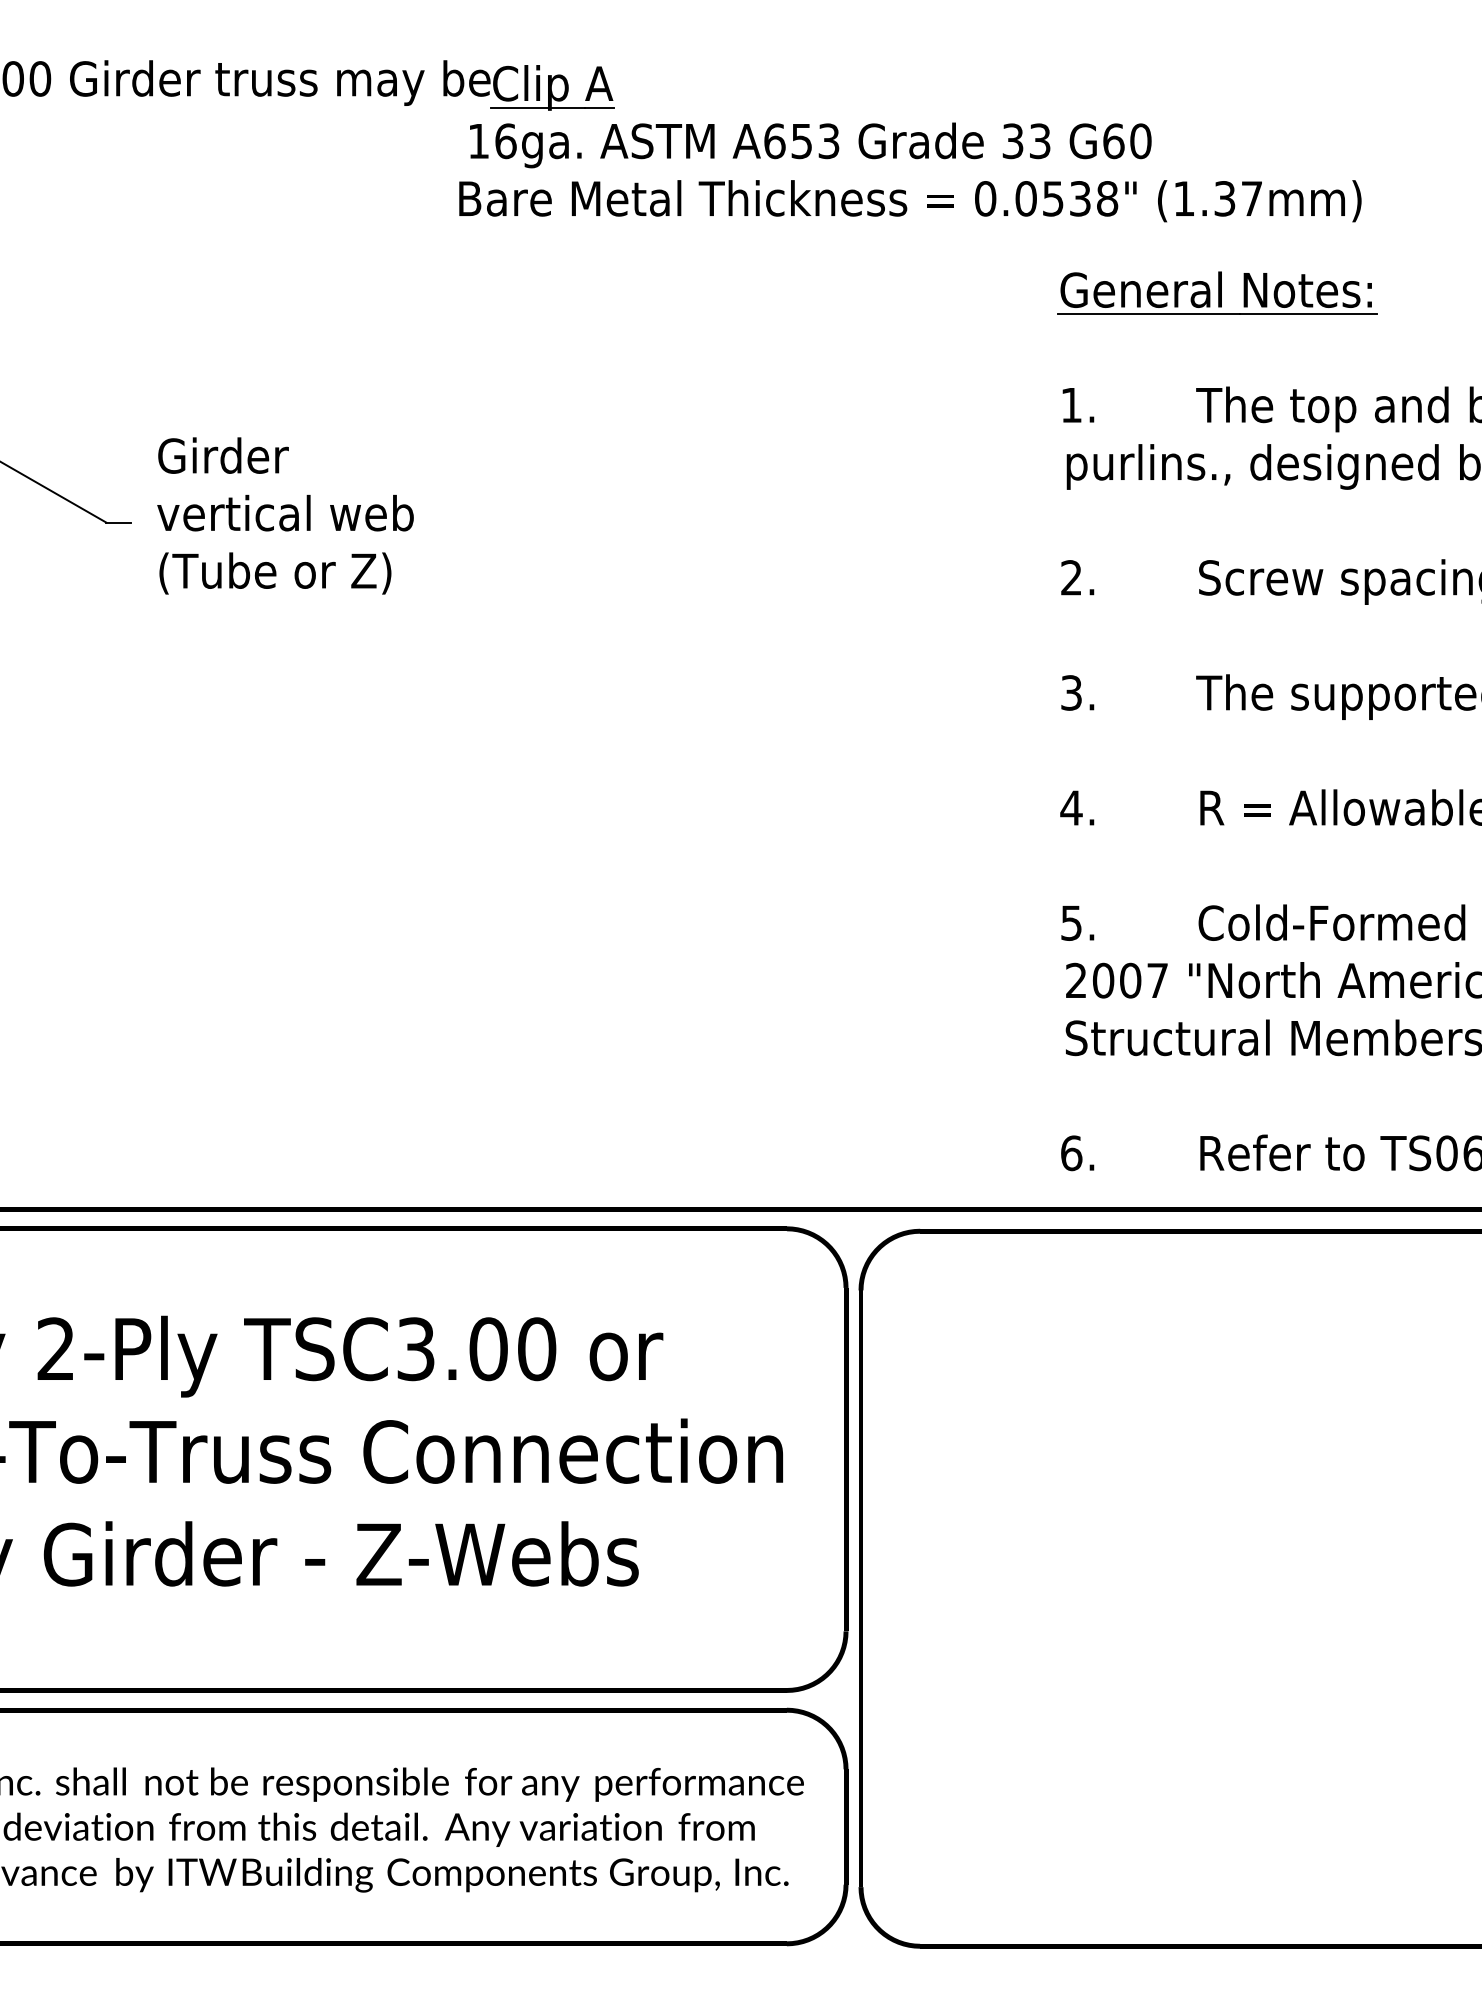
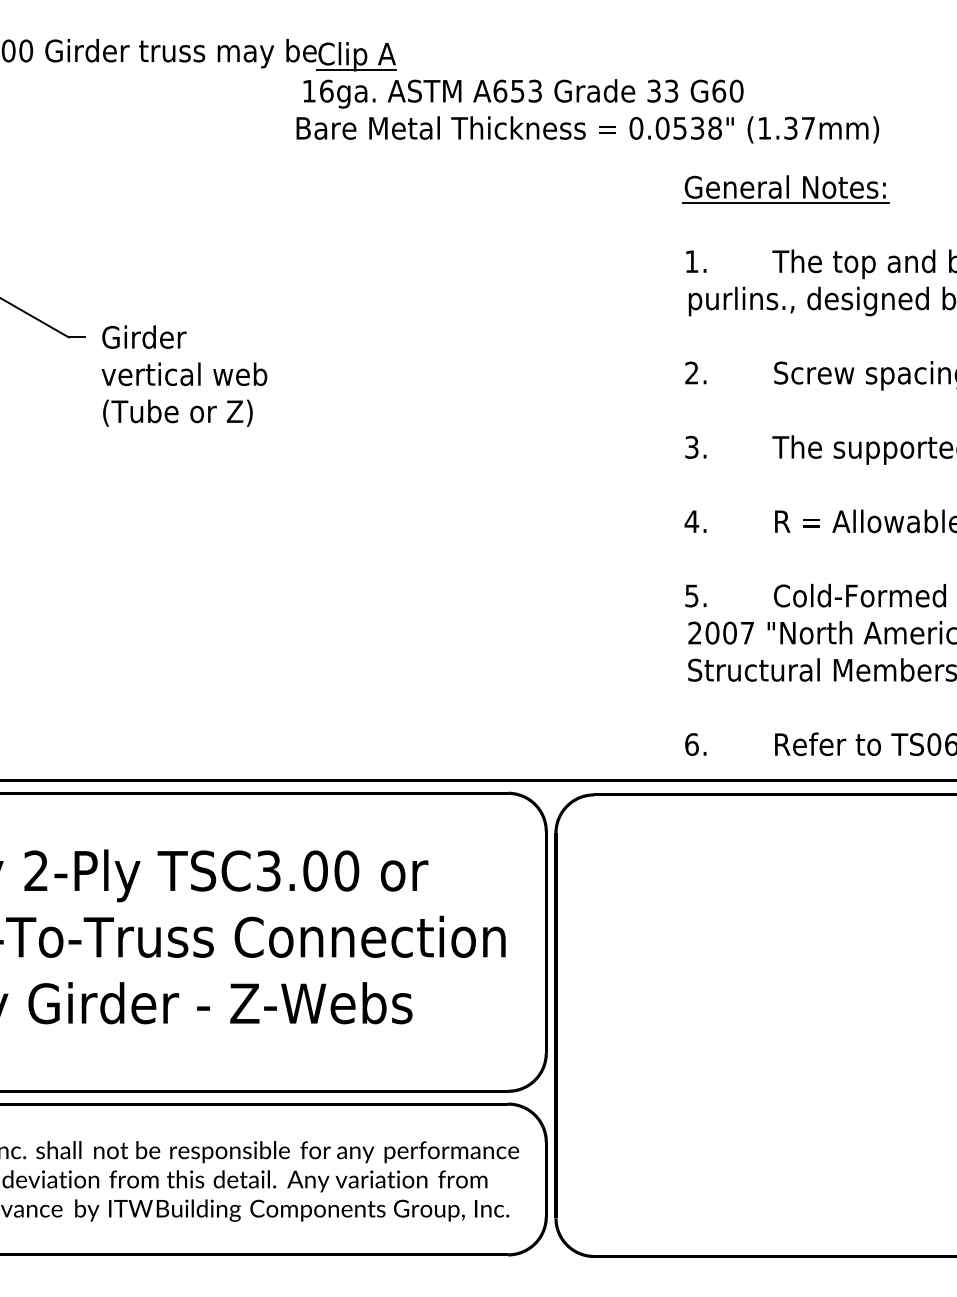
text: (285, 515) -> (184, 375), moved

